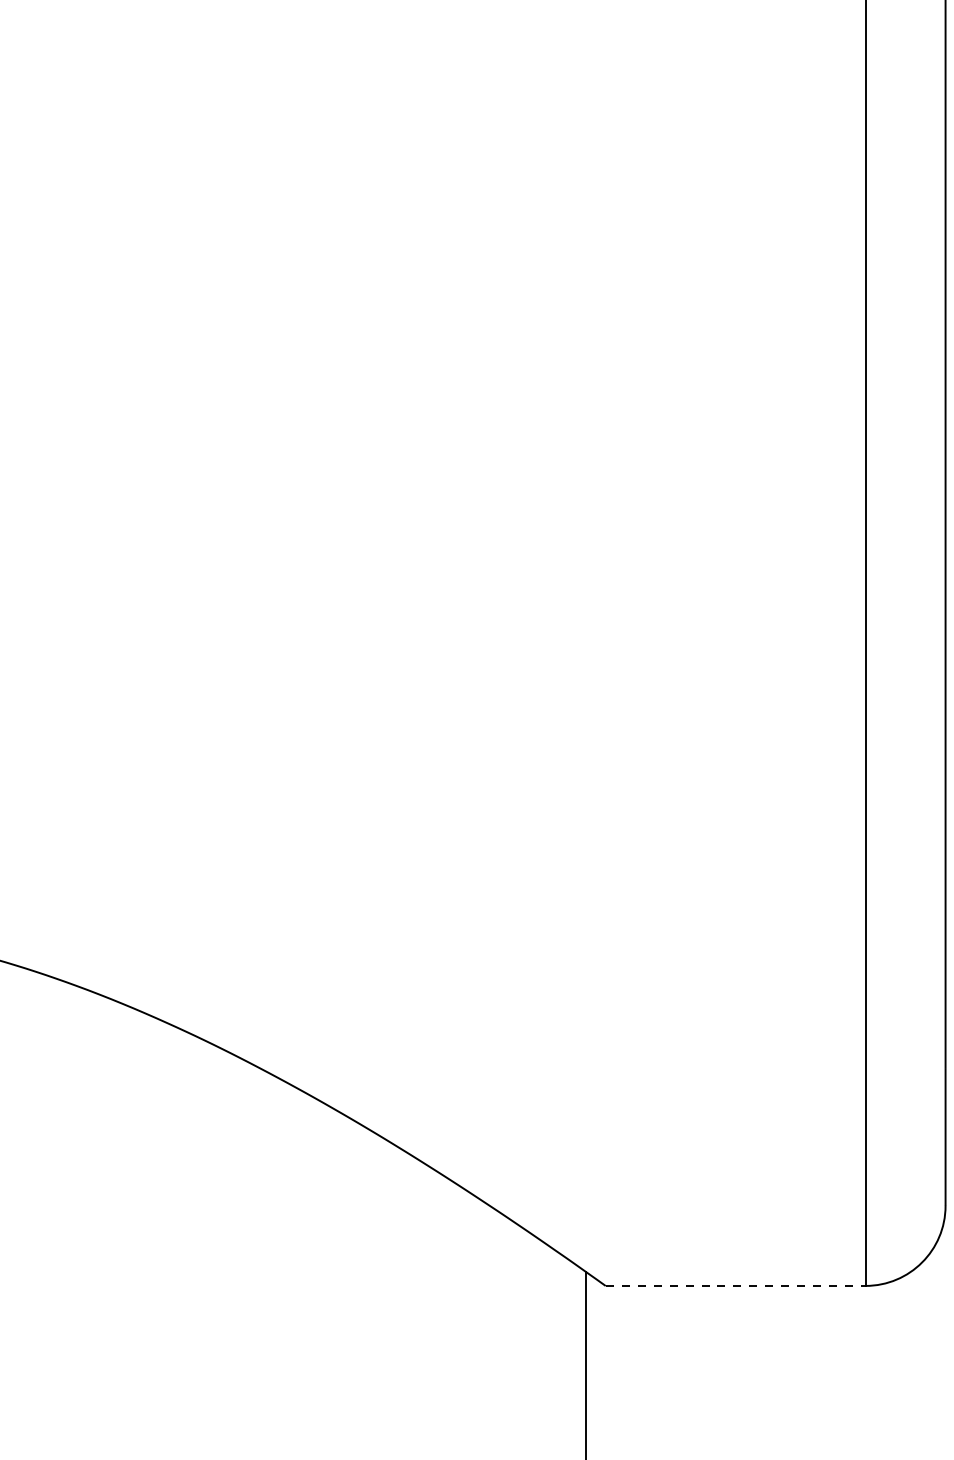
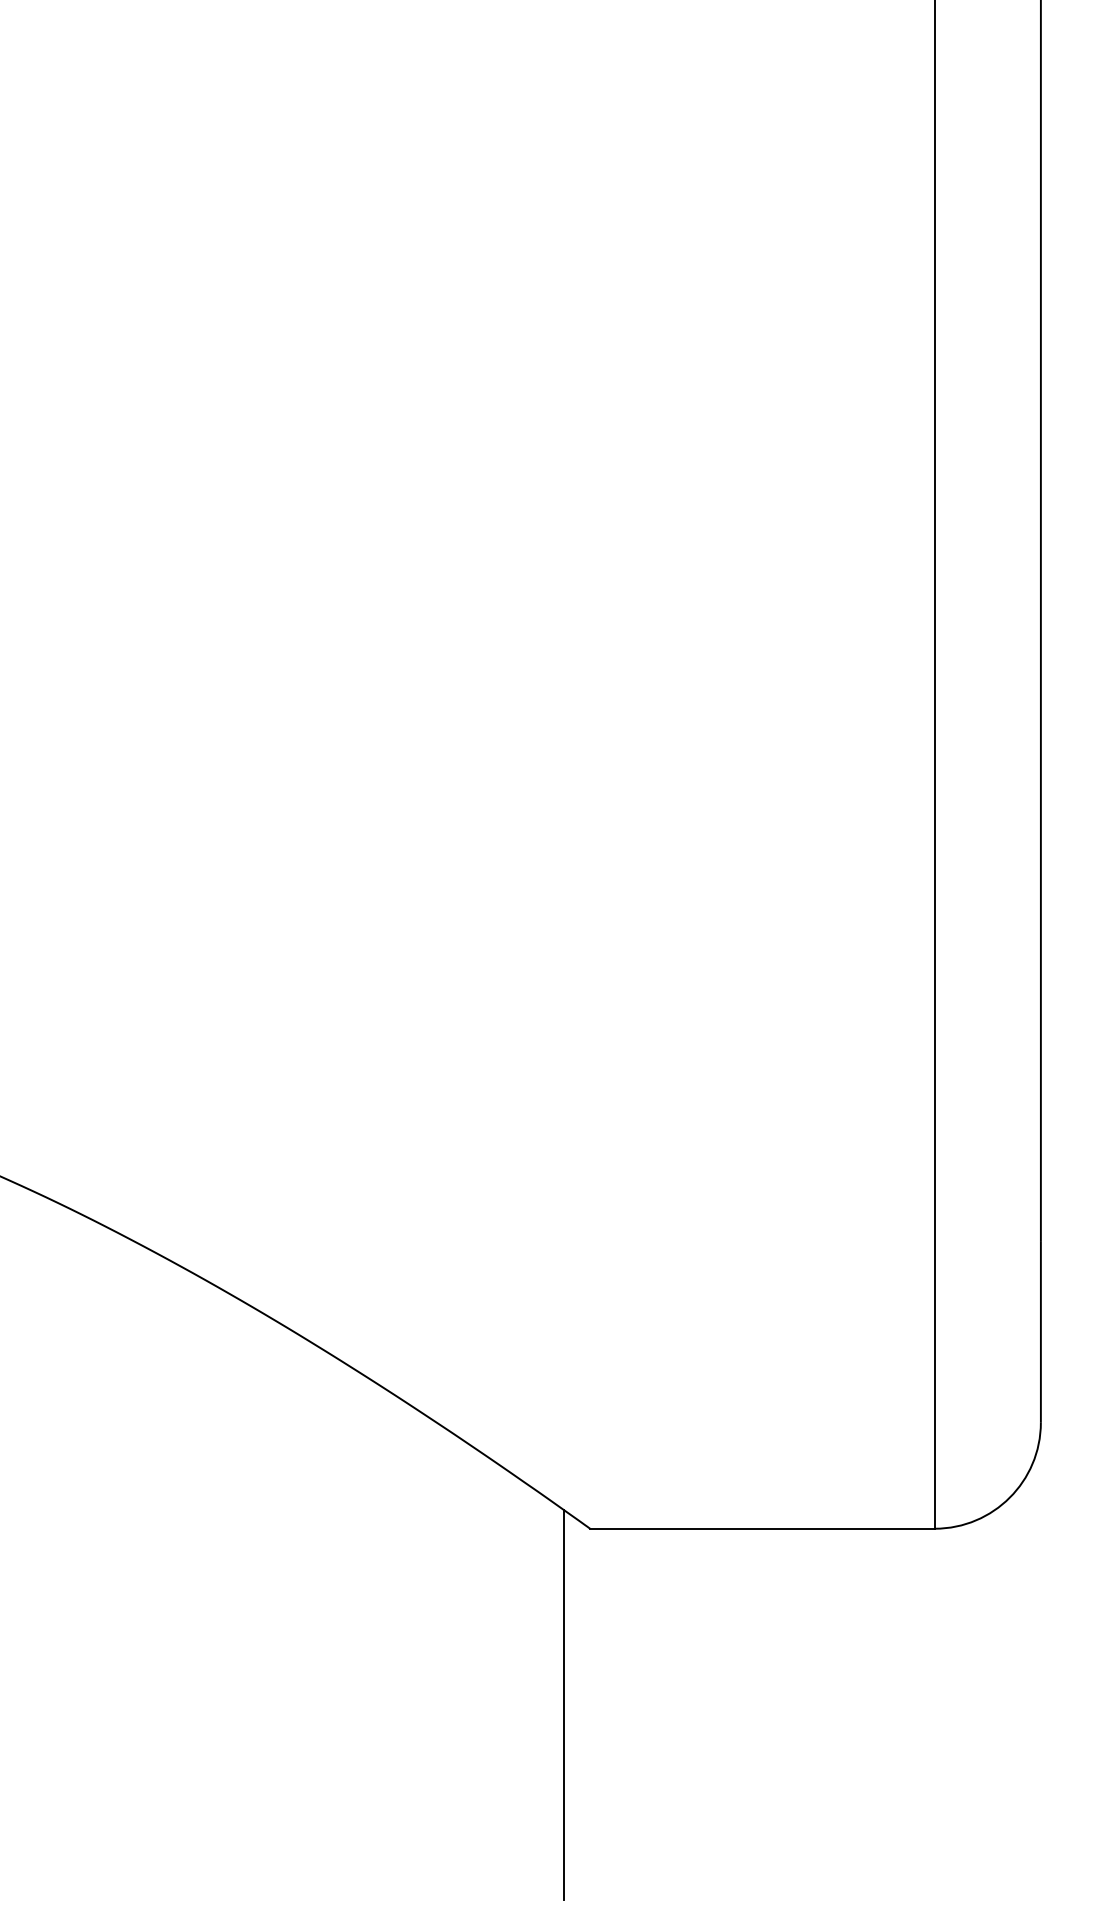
line: (736, 1285) -> (763, 1528), dashed -> solid

